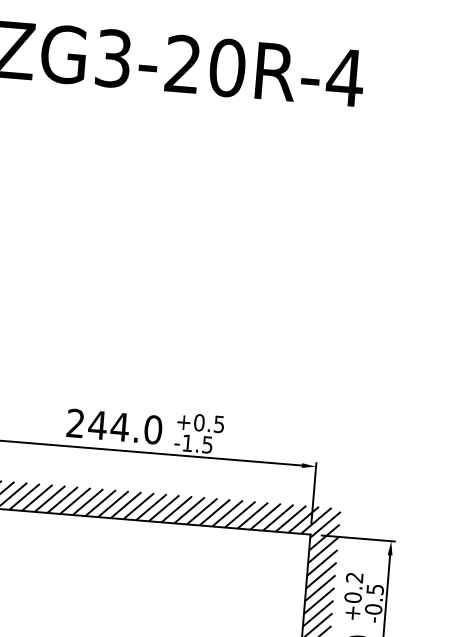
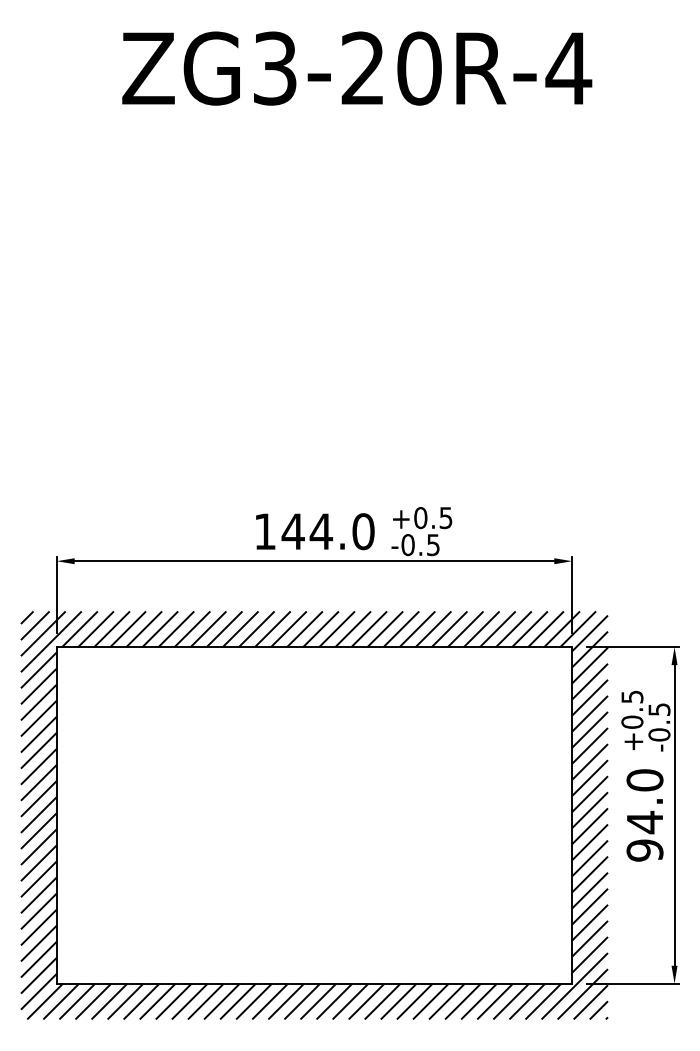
text: (75, 423) -> (264, 531), 244.0 -> 144.0
text: (187, 443) -> (407, 545), -1.5 -> -0.5
text: (354, 577) -> (632, 696), +0.2 -> +0.5

